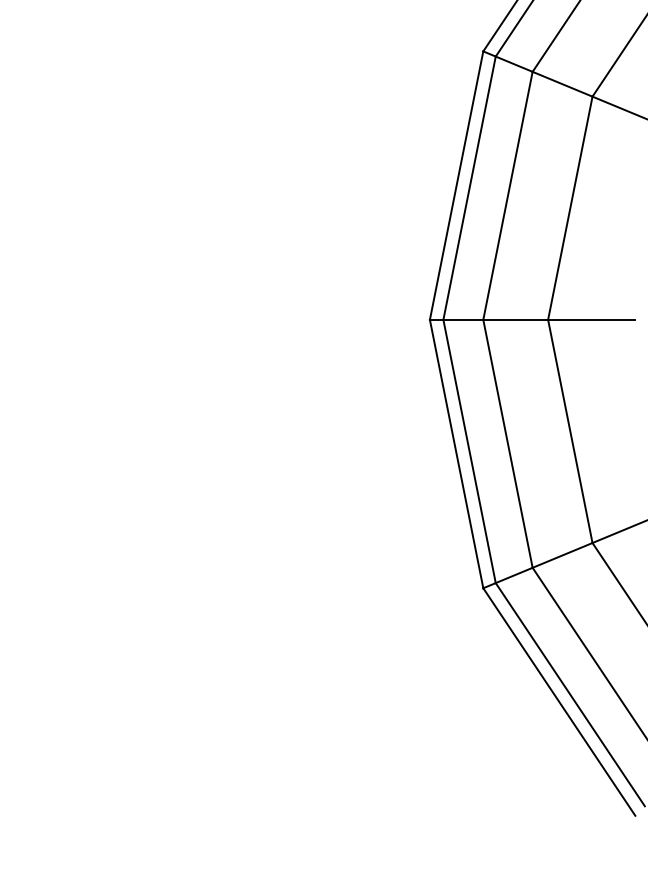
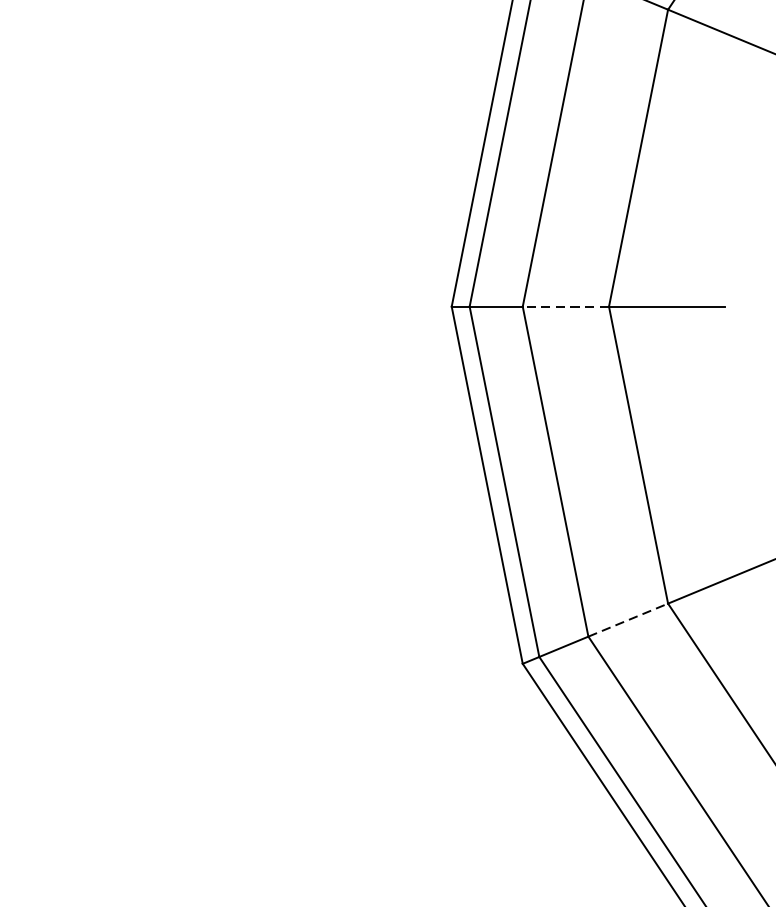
line: (515, 319) -> (565, 306), solid -> dashed
line: (563, 555) -> (629, 620), solid -> dashed

